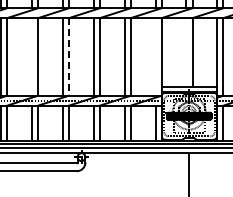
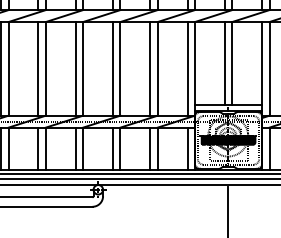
line: (186, 52) -> (224, 63), added
line: (31, 56) -> (37, 68), added
line: (68, 56) -> (82, 68), dashed -> solid
line: (155, 56) -> (187, 68), added

